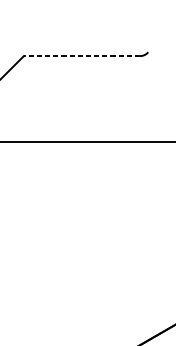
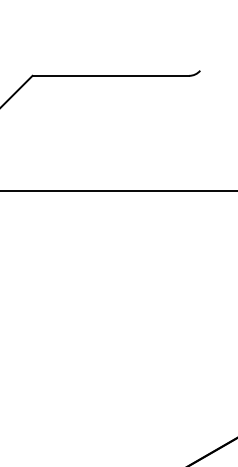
line: (81, 55) -> (110, 75), dashed -> solid

